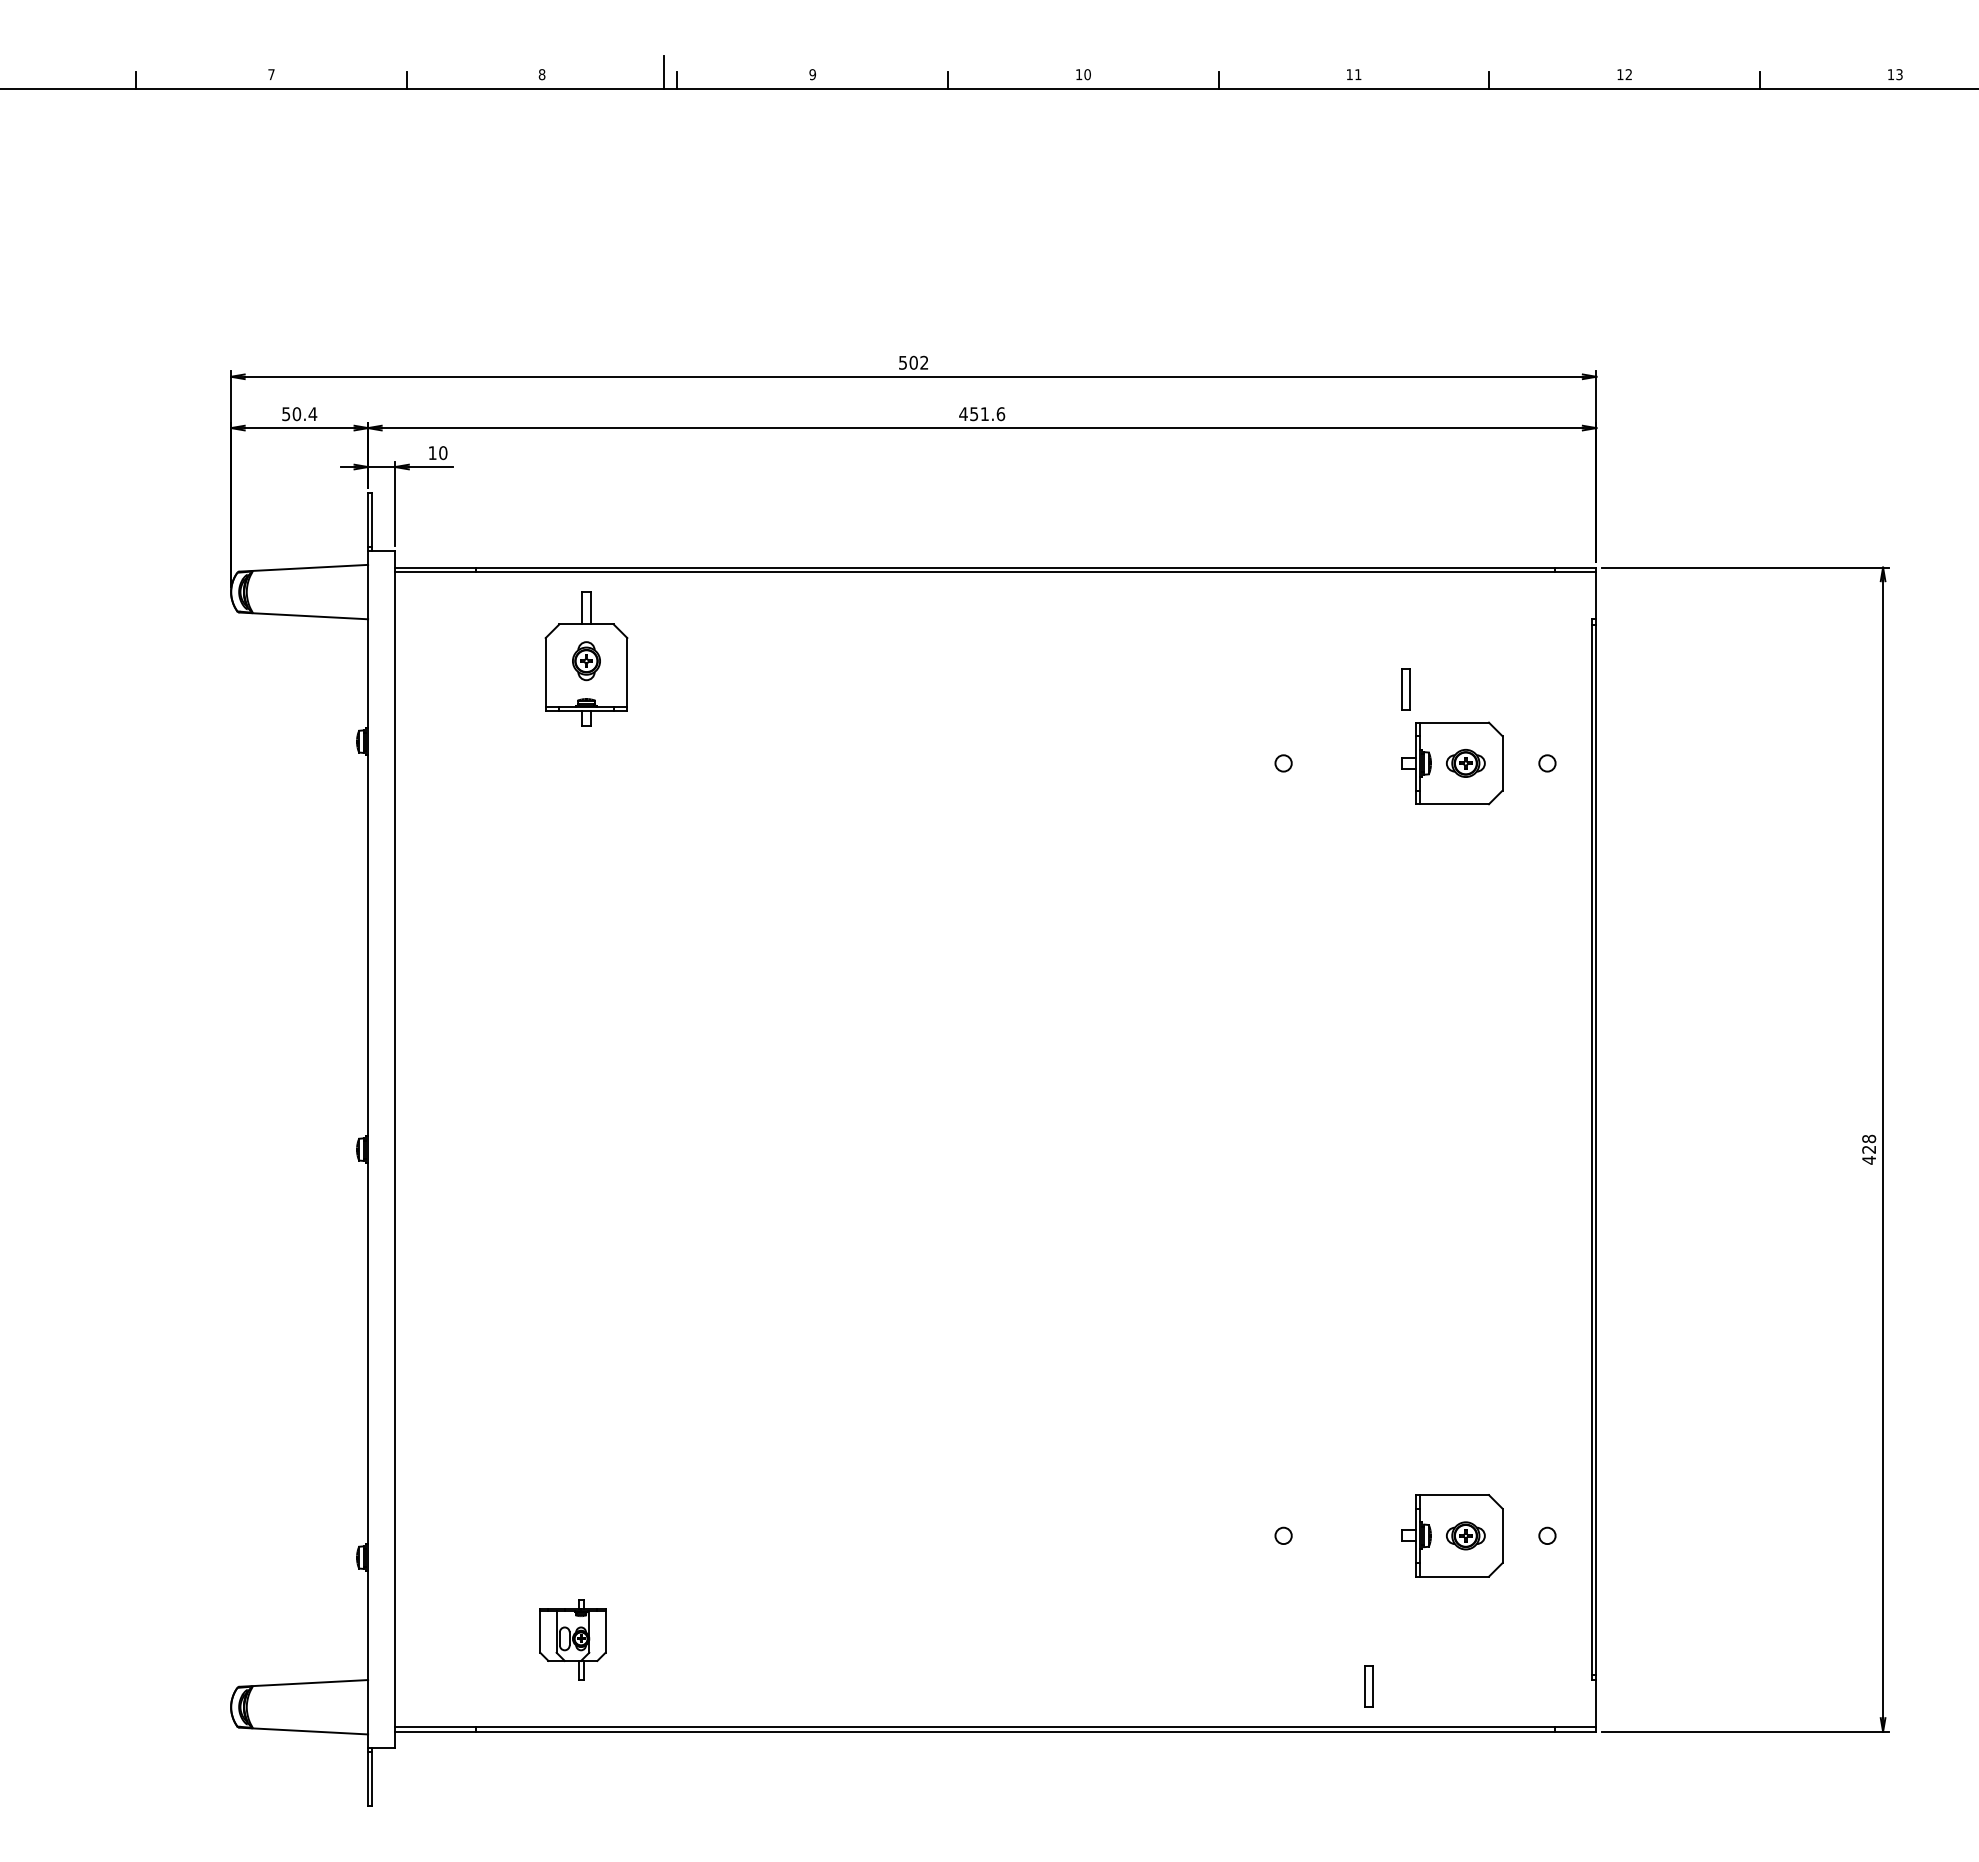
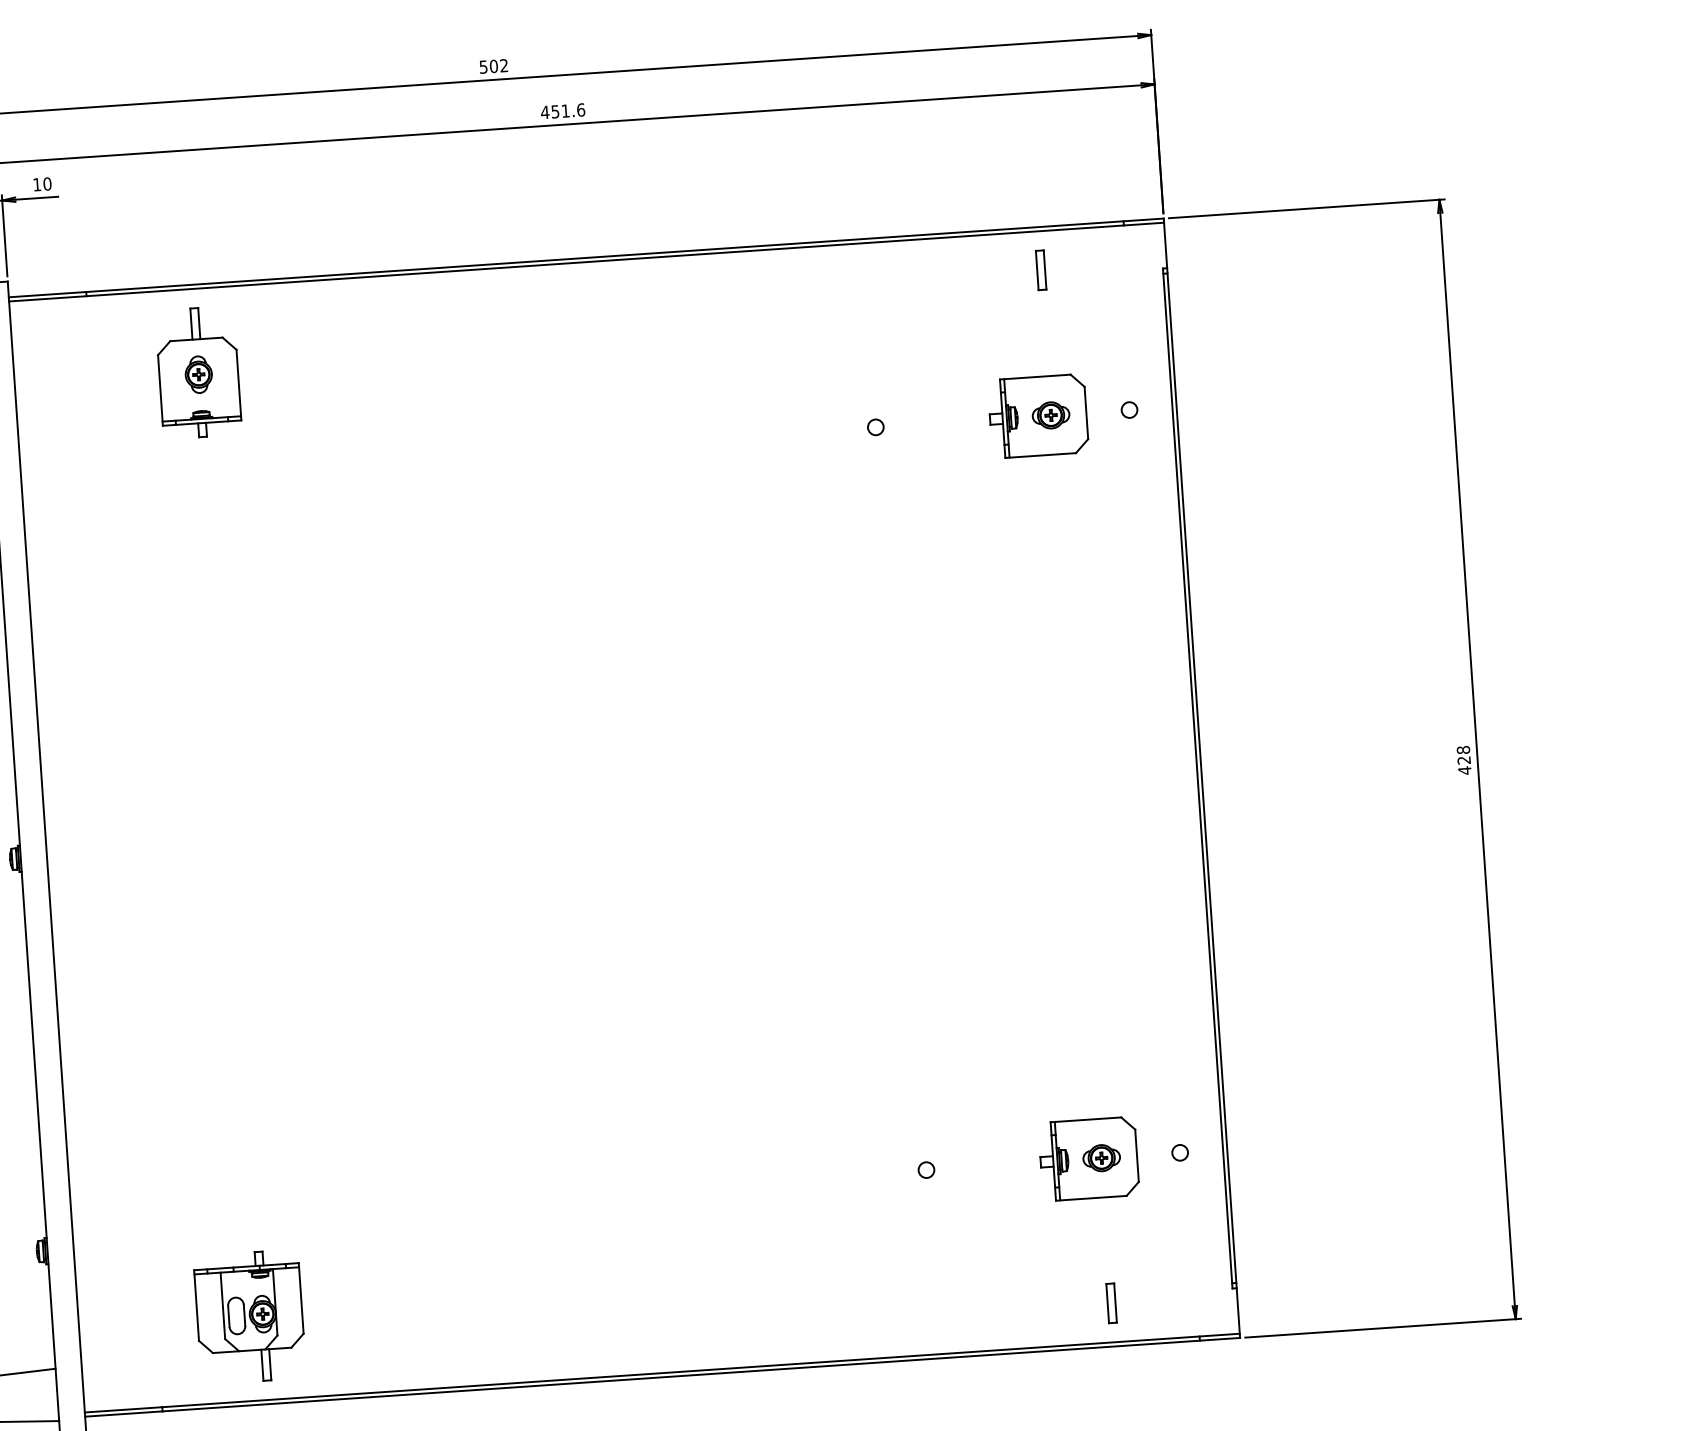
part: (1405, 689) -> (1040, 270), moved
part: (572, 1639) -> (249, 1316), size x1.67
part: (1368, 1686) -> (1111, 1303), moved

